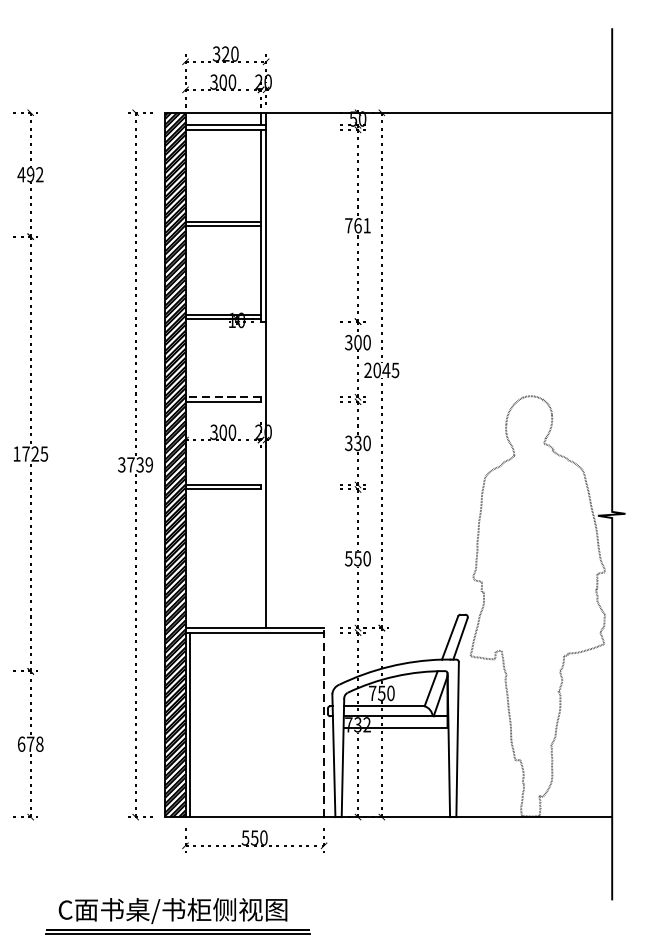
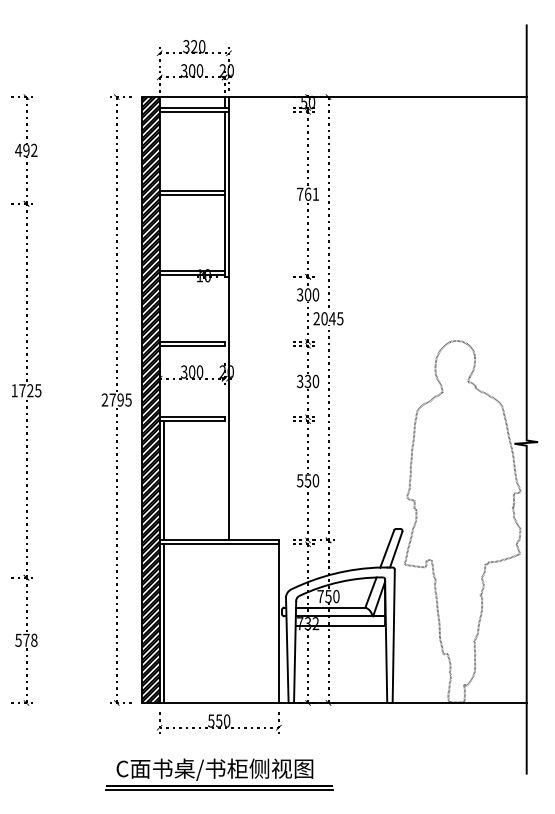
line: (223, 396) -> (192, 341), dashed -> solid
text: (135, 464) -> (116, 399), 3739 -> 2795
line: (189, 558) -> (163, 480), added
line: (323, 722) -> (278, 621), dashed -> solid
text: (21, 743) -> (18, 639), 678 -> 578
part: (178, 916) -> (219, 774), moved

